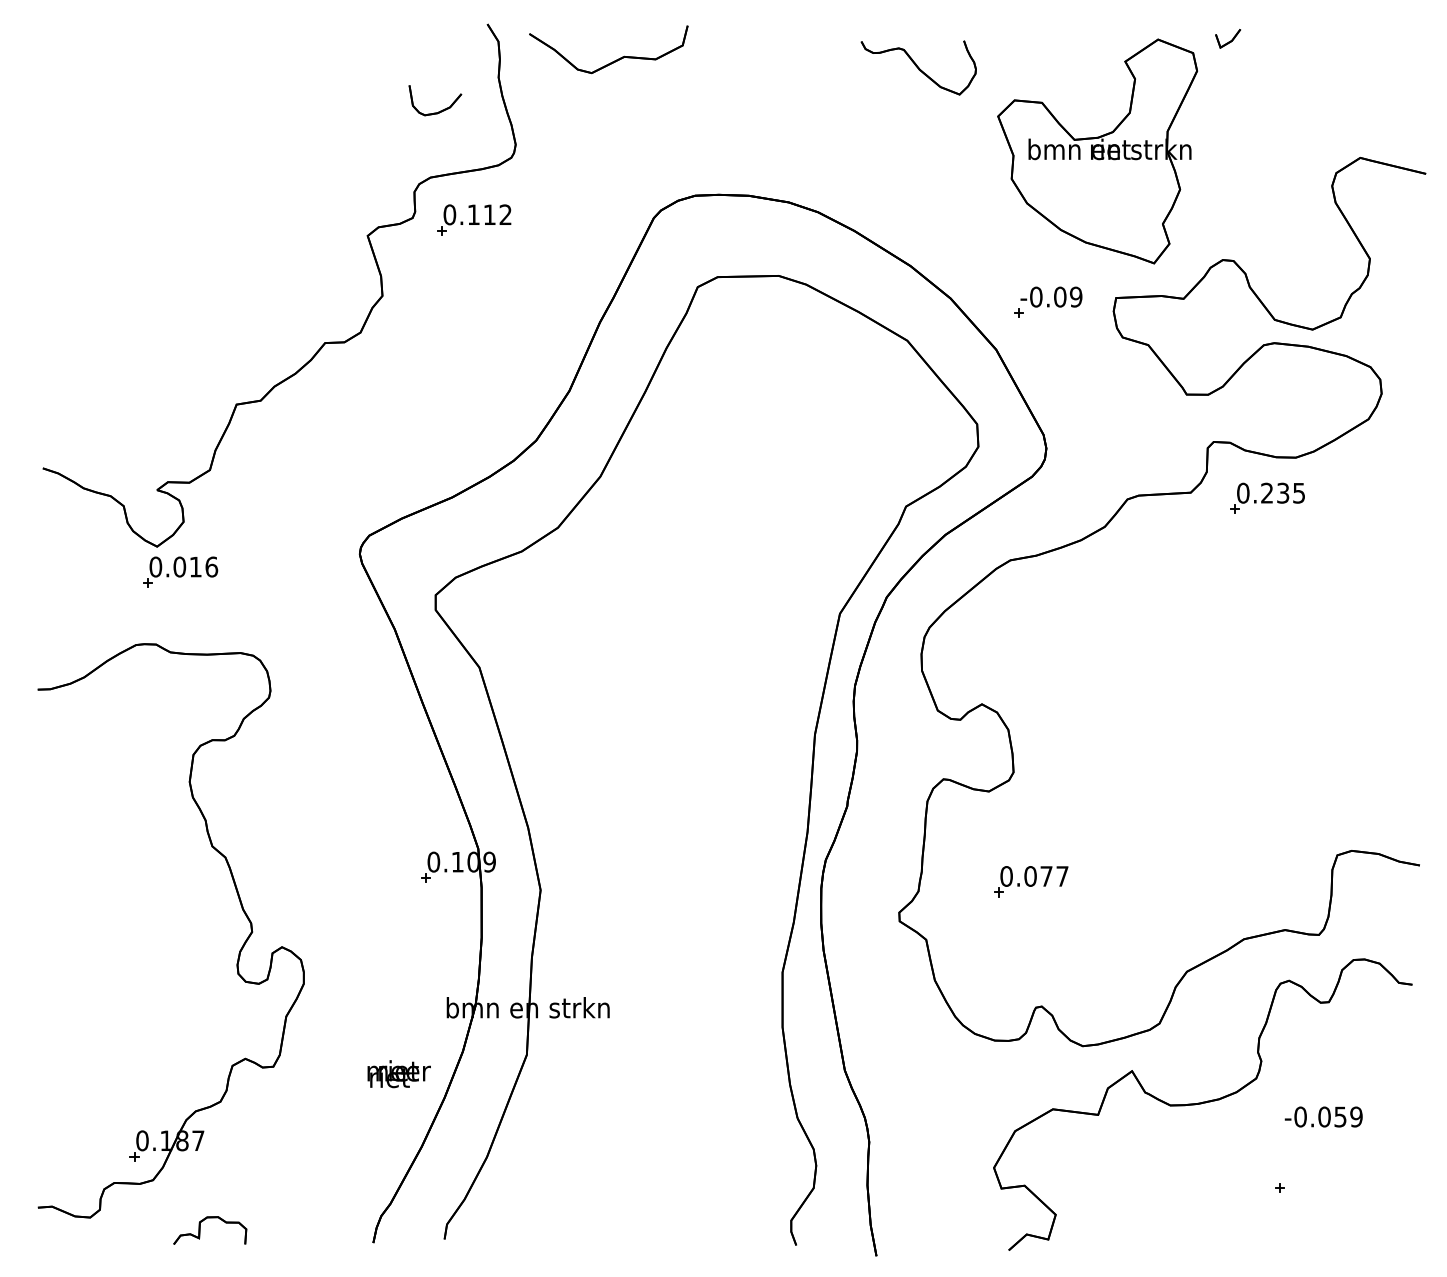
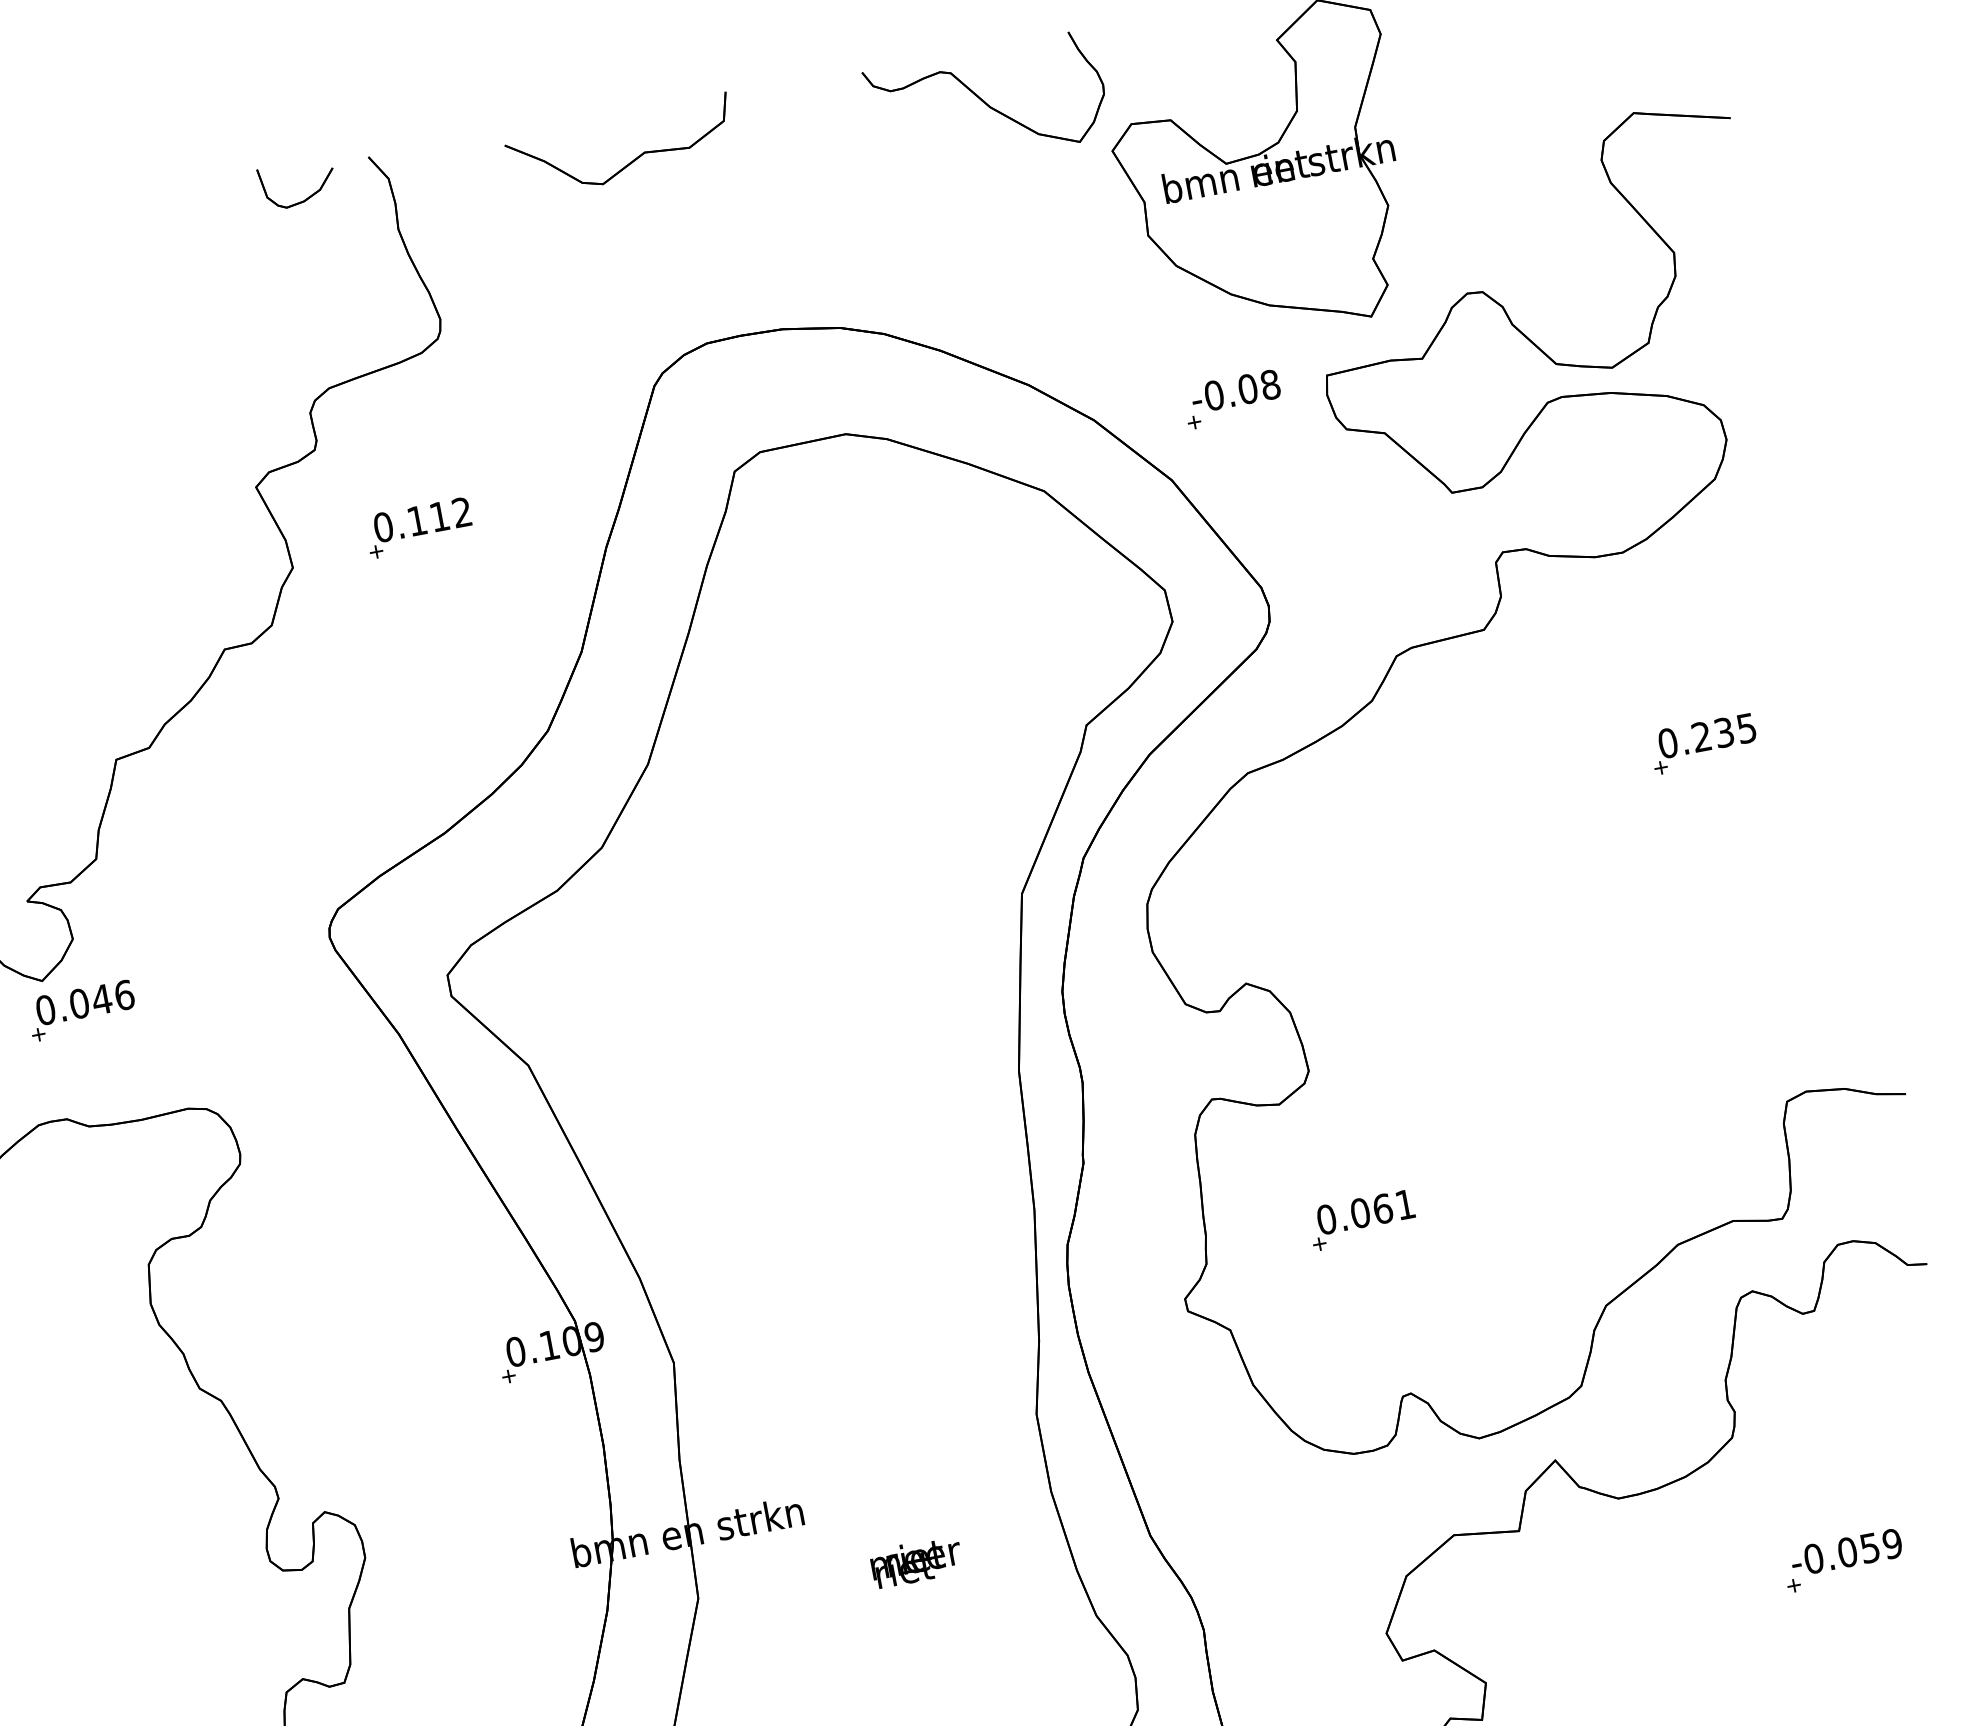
part: (614, 60) -> (631, 160), moved
part: (918, 67) -> (987, 103), size x1.43
part: (440, 110) -> (307, 196), moved
part: (474, 219) -> (419, 527), moved
text: (1075, 296) -> (1269, 384), -0.09 -> -0.08
part: (1267, 497) -> (1703, 742), moved
text: (195, 566) -> (101, 998), 0.016 -> 0.046
text: (1054, 876) -> (1394, 1206), 0.077 -> 0.061
text: (398, 1074) -> (915, 1562), moved
text: (1323, 1116) -> (1845, 1551), moved

